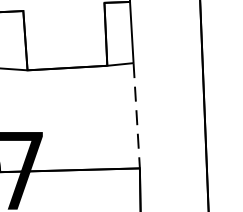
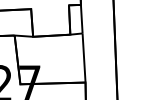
line: (137, 116) -> (84, 58), dashed -> solid

